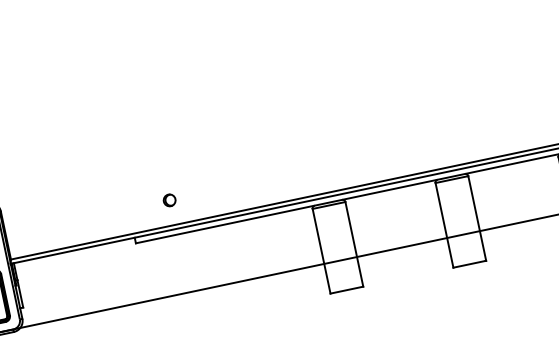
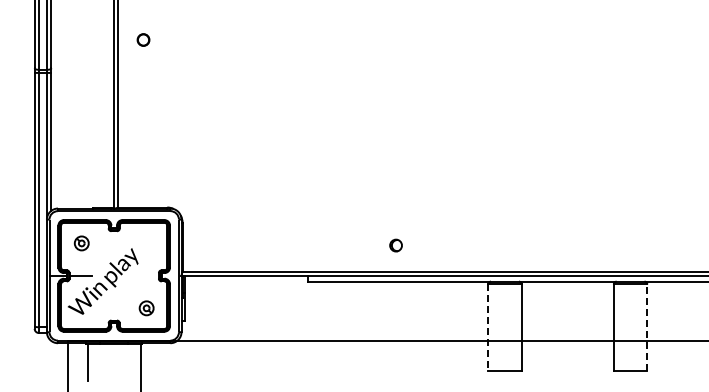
part: (169, 200) -> (395, 245), moved
line: (477, 218) -> (647, 327), solid -> dashed
line: (322, 252) -> (488, 328), solid -> dashed

